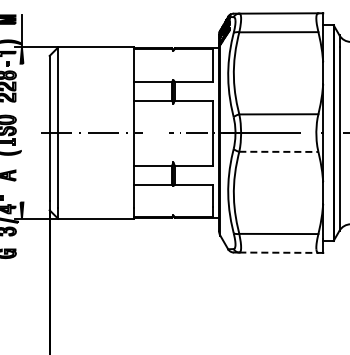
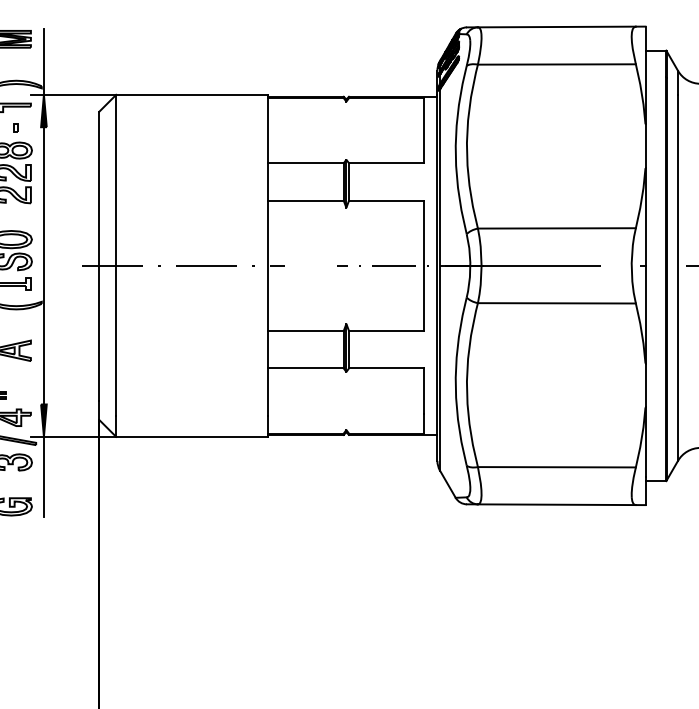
line: (21, 132) -> (43, 264), added
line: (278, 151) -> (556, 302), dashed -> solid
line: (21, 238) -> (43, 476), added
line: (278, 252) -> (556, 504), dashed -> solid

